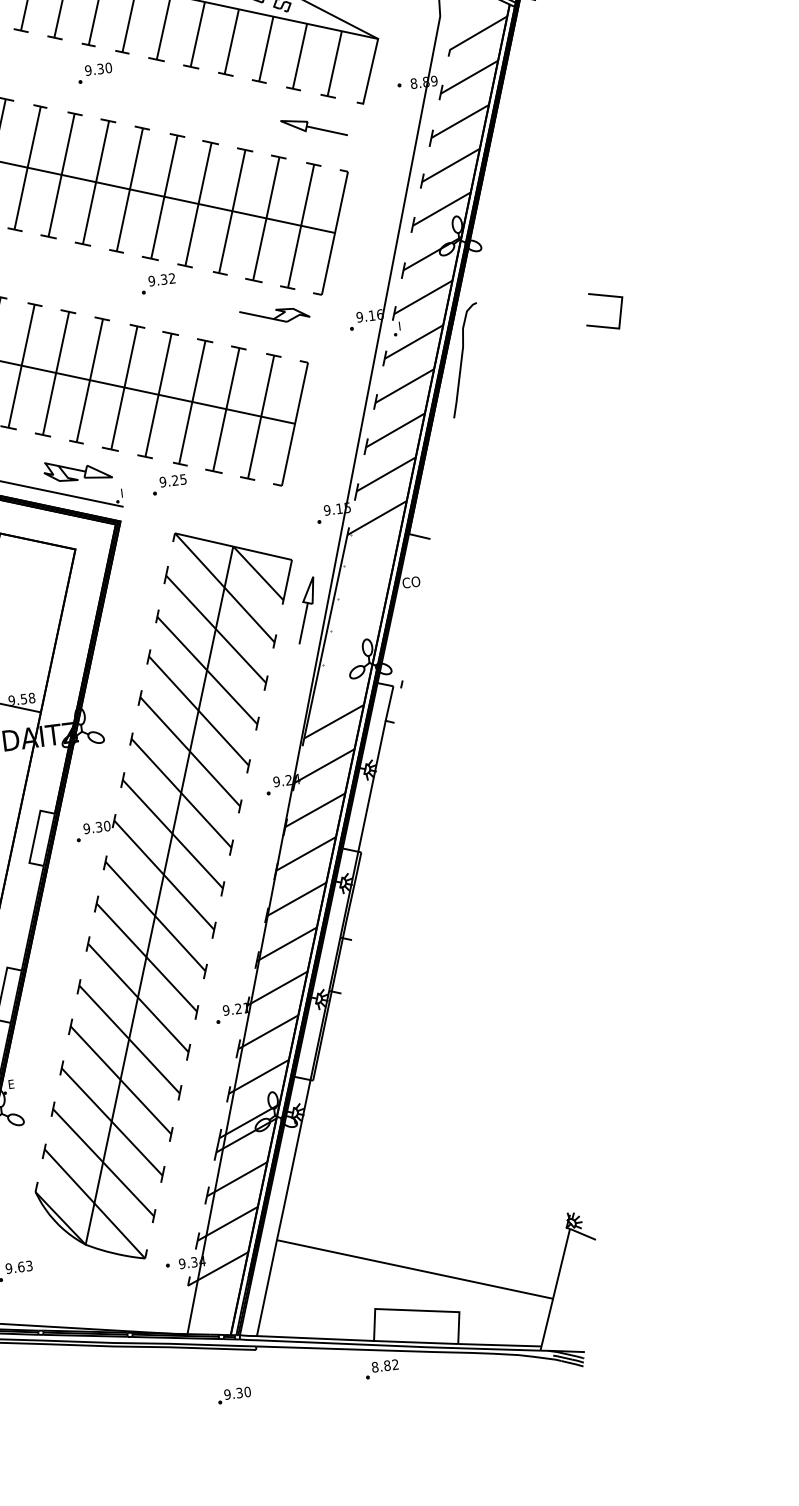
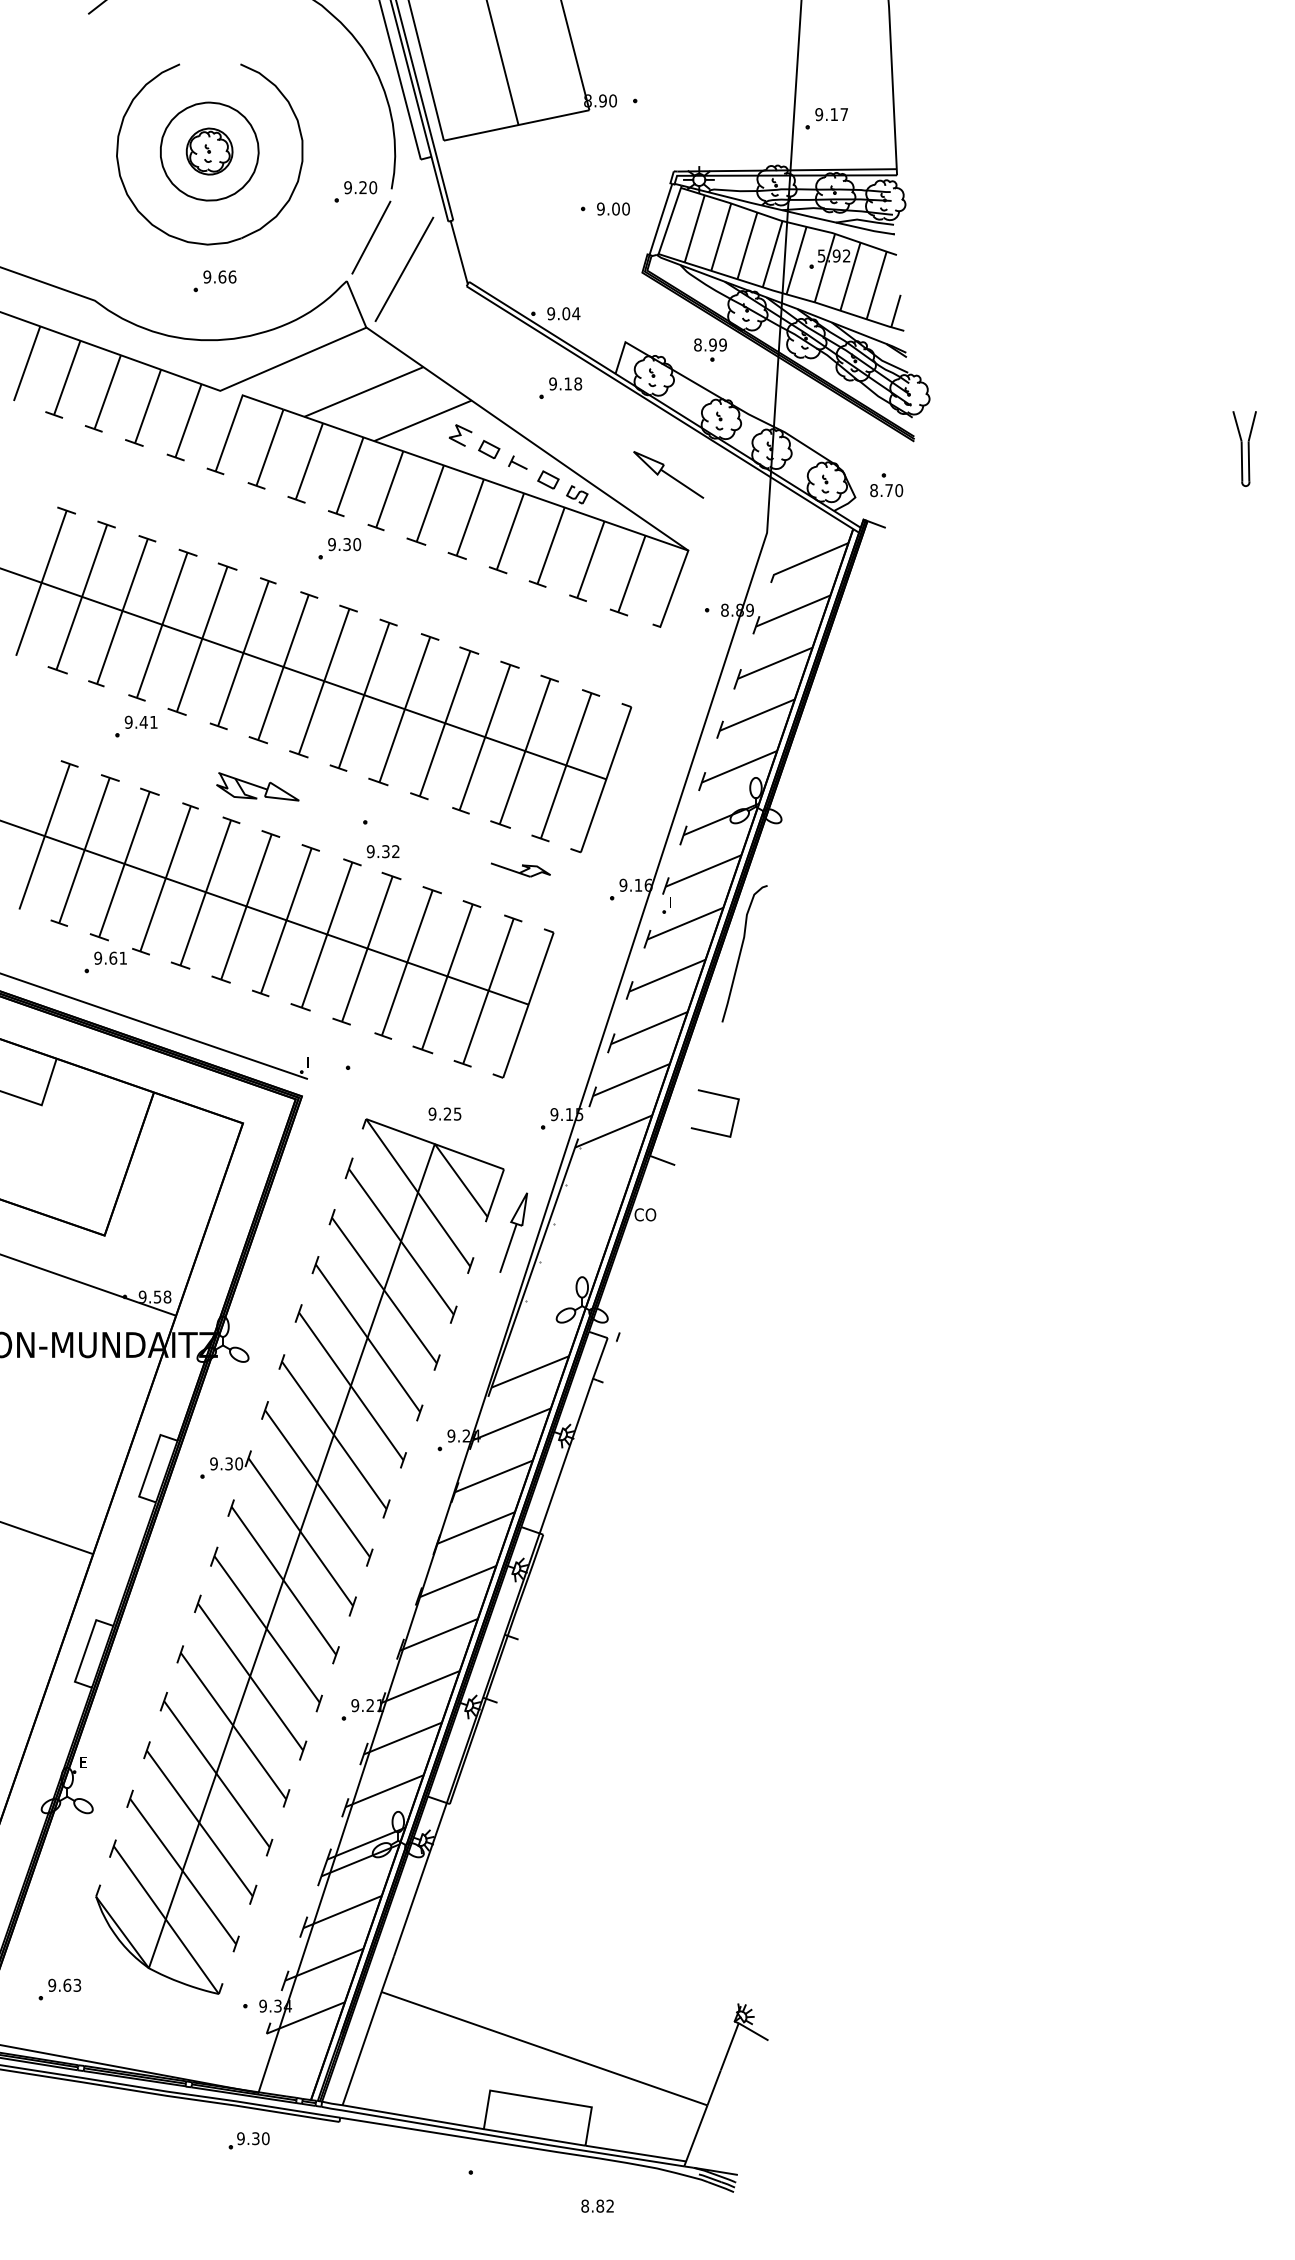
part: (313, 127) -> (596, 648), removed
text: (161, 279) -> (382, 851), moved
line: (607, 296) -> (720, 1096), moved
part: (274, 314) -> (520, 869), size x0.7
part: (77, 470) -> (257, 786), moved
text: (172, 480) -> (444, 1113), moved
text: (385, 1365) -> (597, 2205), moved
part: (233, 1395) -> (248, 2140), moved

